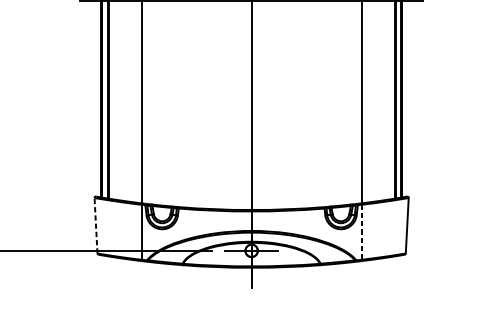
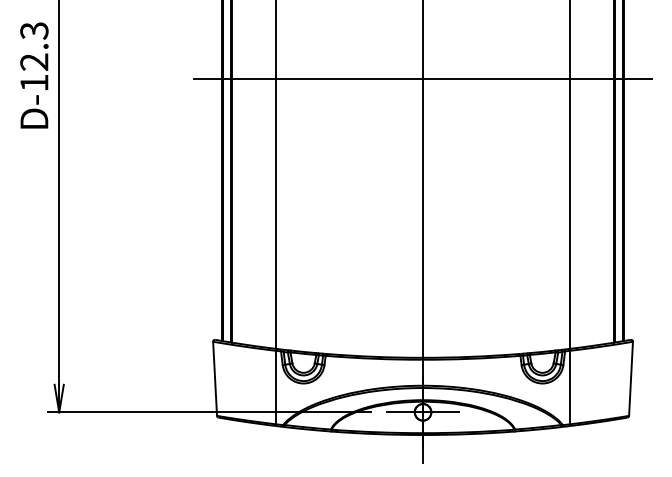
line: (96, 225) -> (215, 378), dashed -> solid
line: (361, 232) -> (570, 387), dashed -> solid

